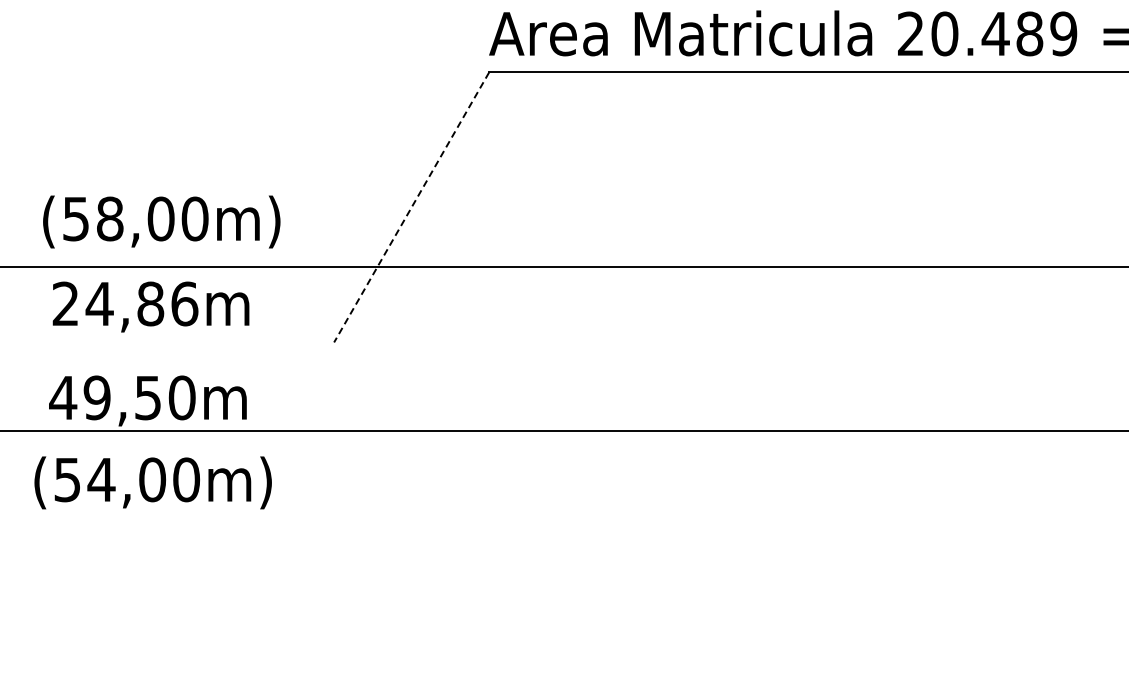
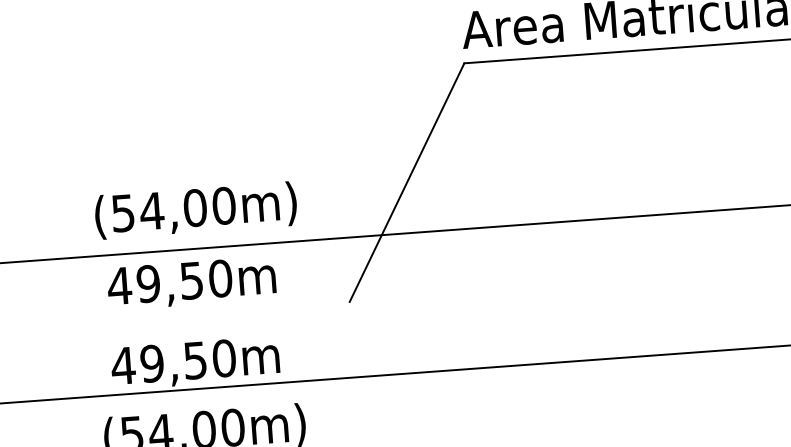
line: (411, 207) -> (406, 182), dashed -> solid
text: (110, 218) -> (152, 210), (58,00m) -> (54,00m)
text: (124, 303) -> (169, 281), 24,86m -> 49,50m

